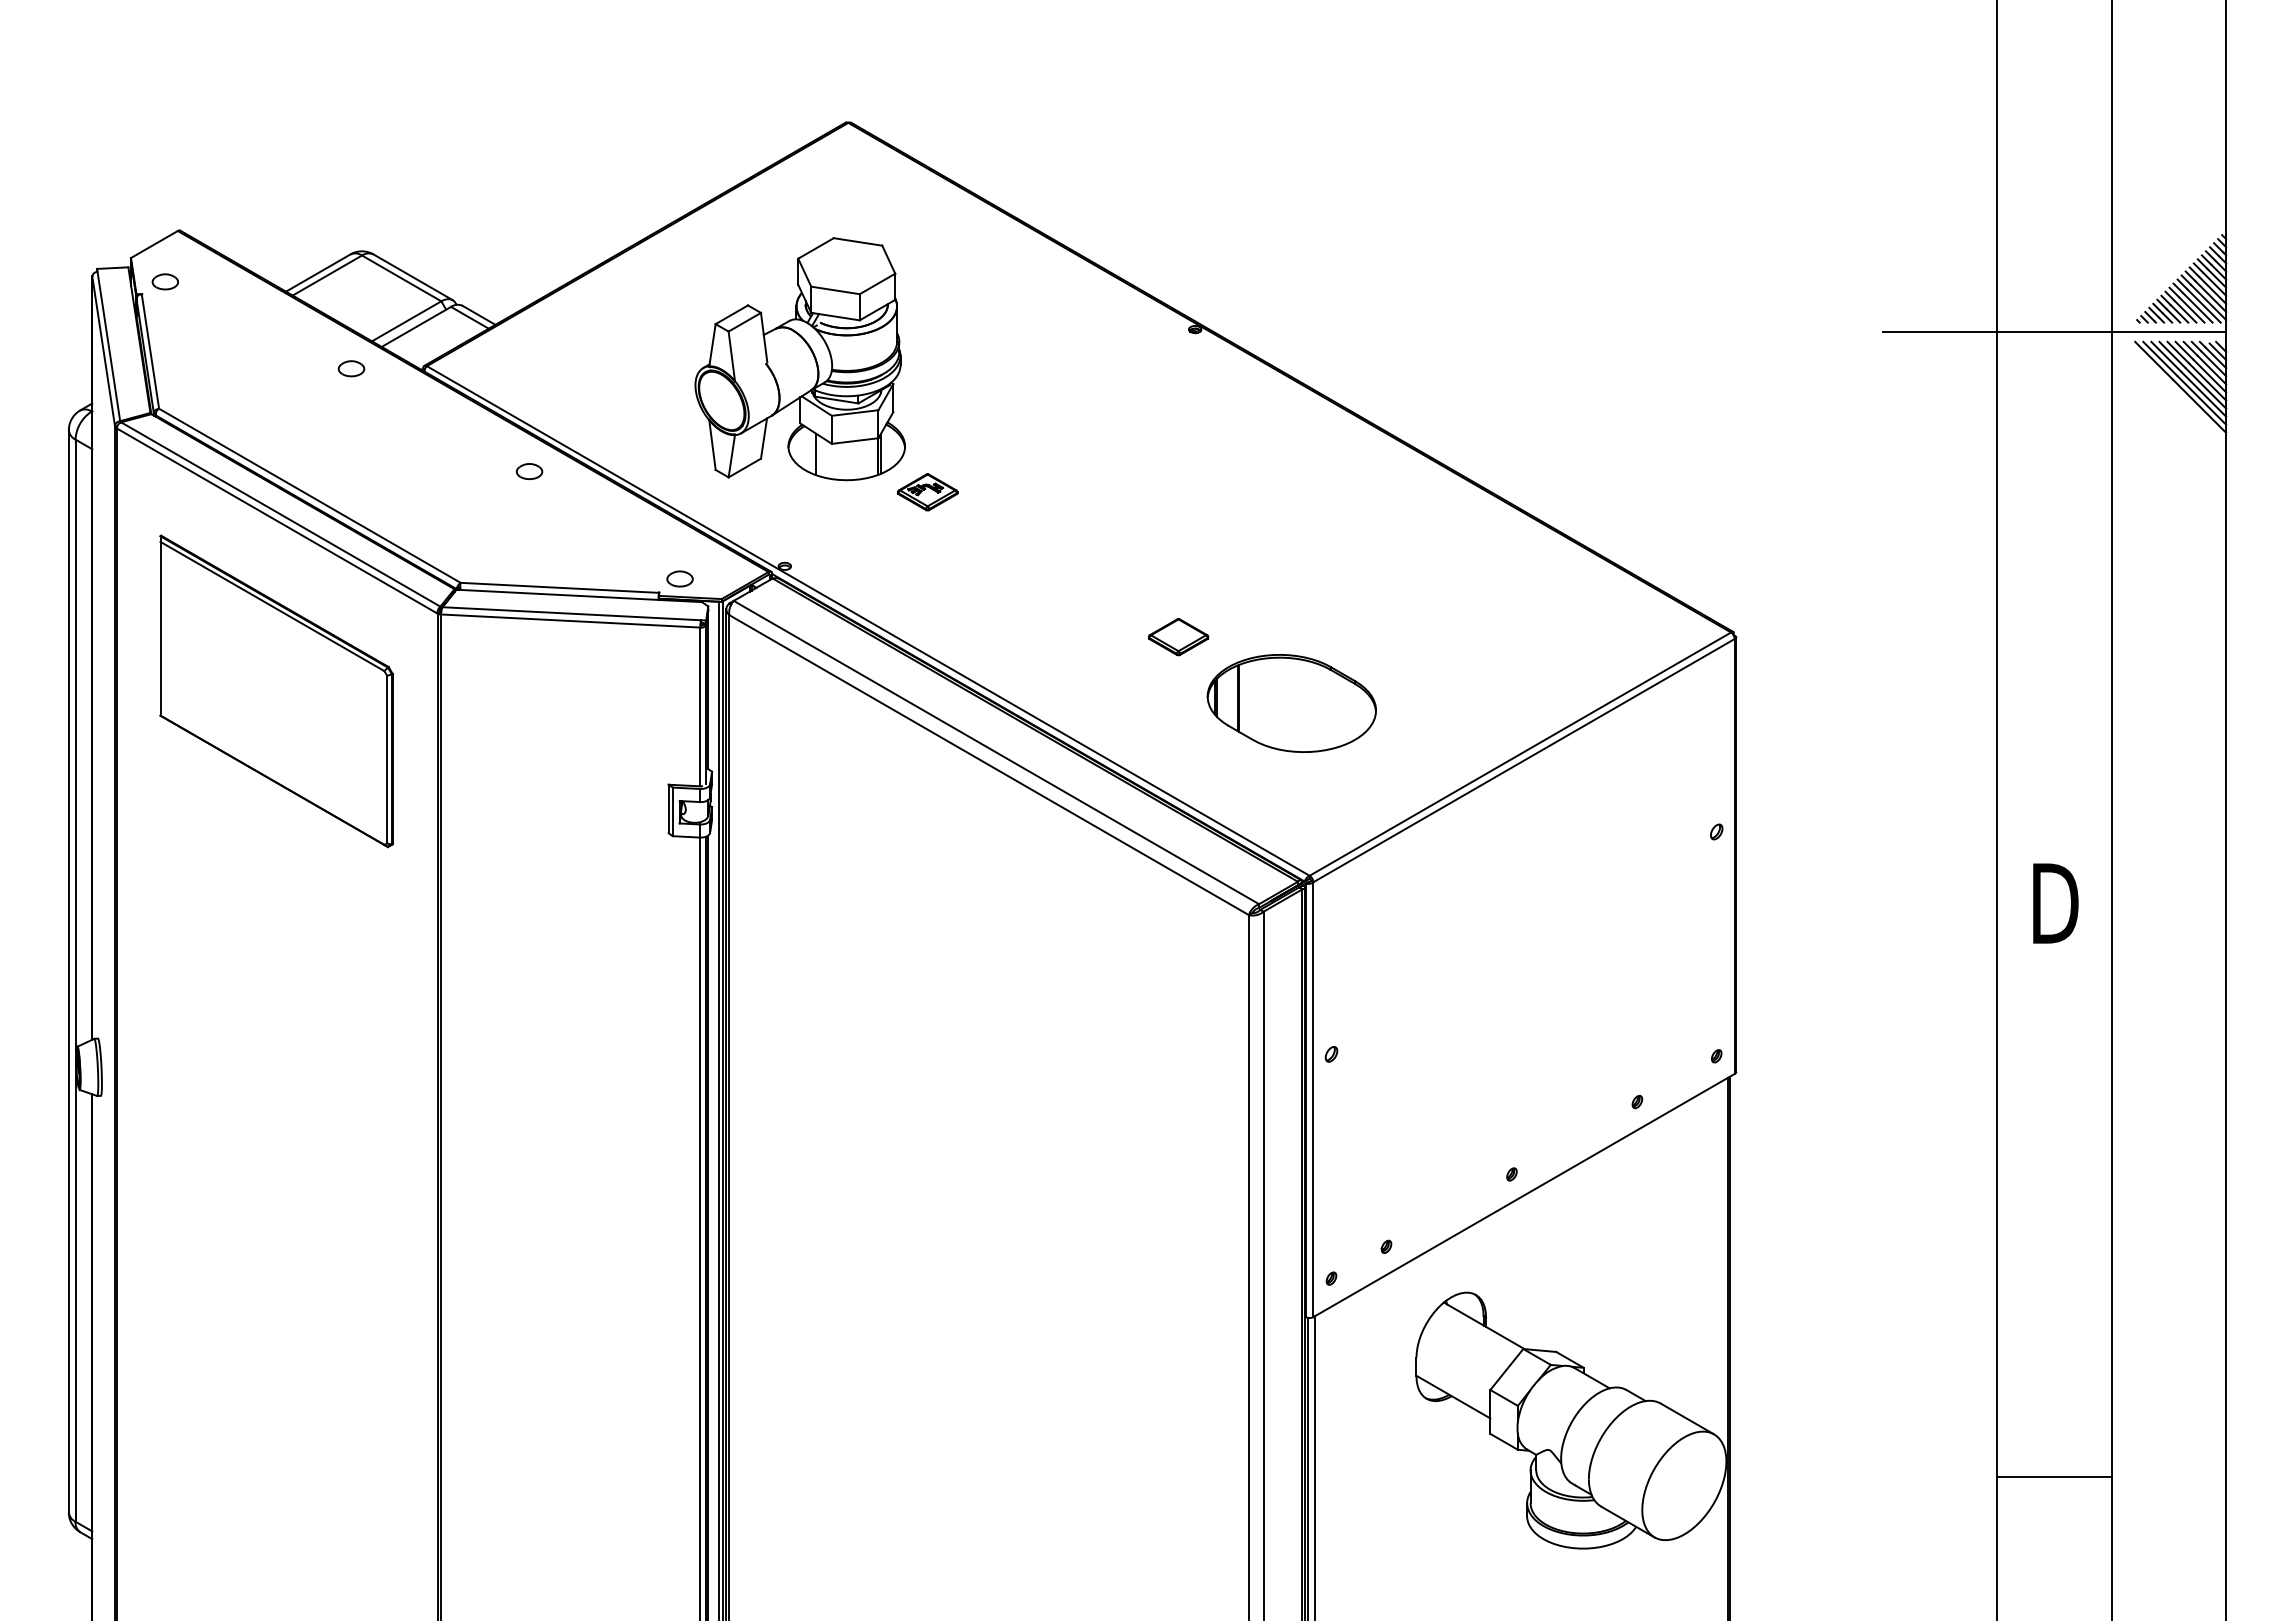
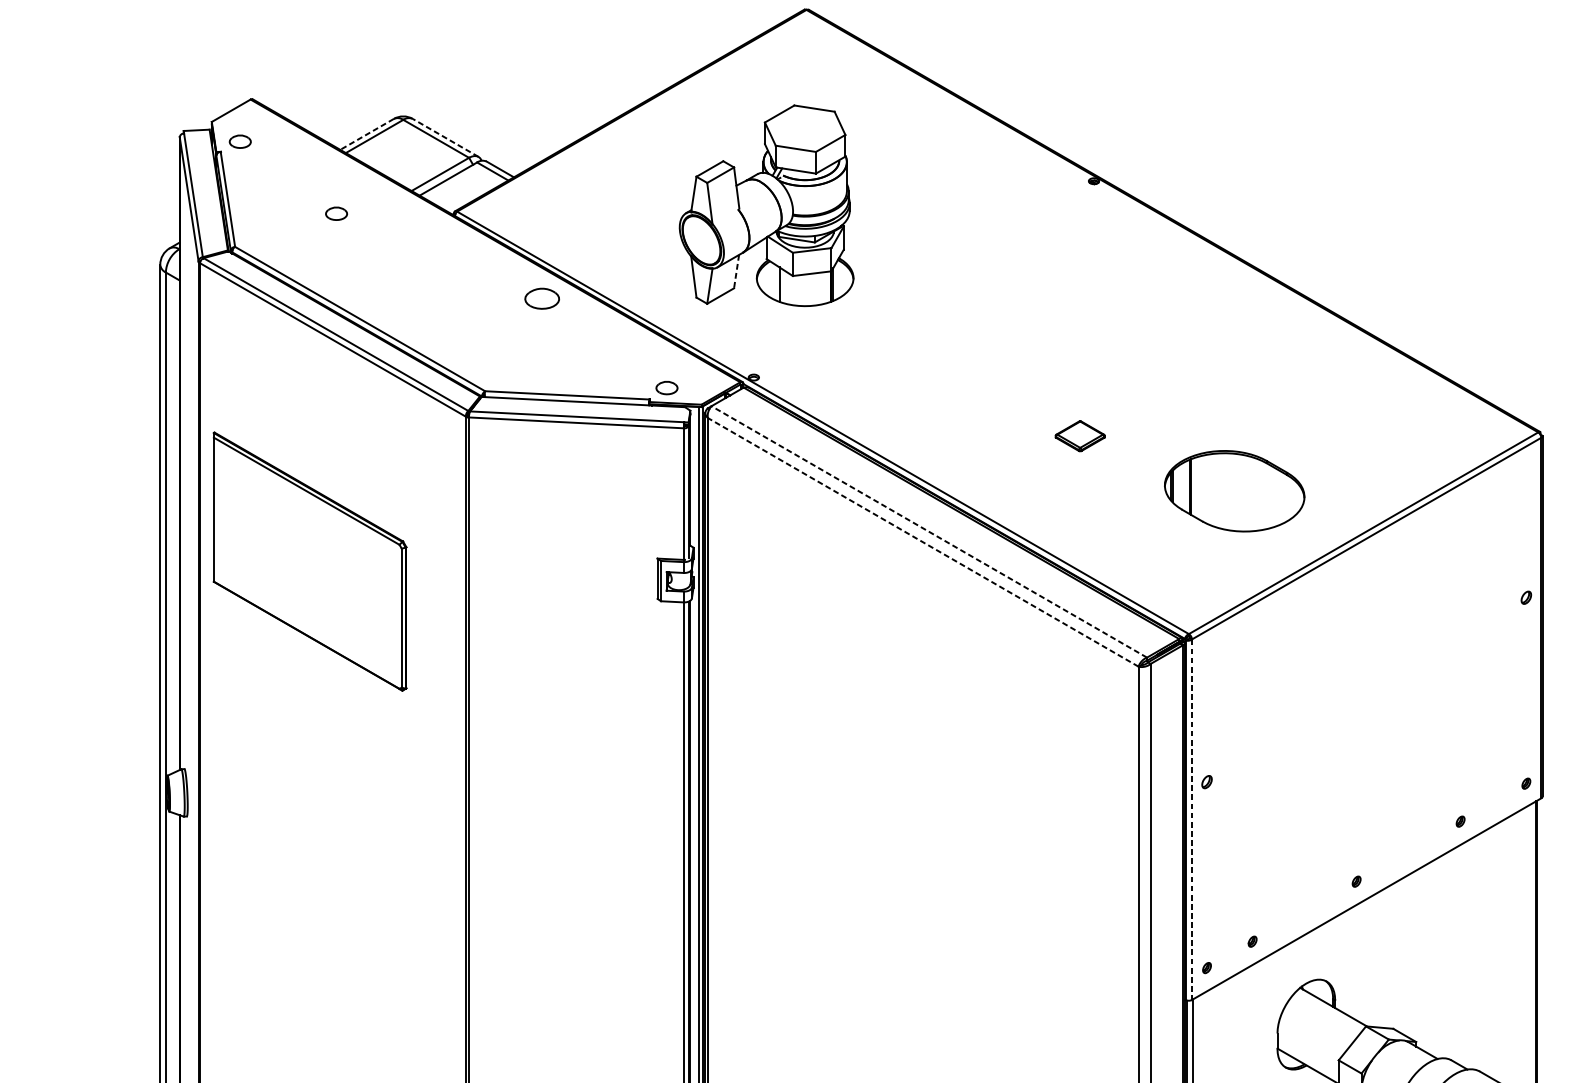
line: (317, 273) -> (366, 134), solid -> dashed
line: (413, 277) -> (446, 138), solid -> dashed
part: (351, 368) -> (336, 213), moved
line: (763, 439) -> (736, 272), solid -> dashed
part: (529, 471) -> (542, 298), size x1.6
part: (927, 492) -> (872, 316), removed
part: (276, 691) -> (310, 561), moved
part: (1291, 703) -> (1234, 491), moved
line: (996, 752) -> (929, 531), solid -> dashed
line: (989, 765) -> (923, 542), solid -> dashed
line: (1313, 1100) -> (1192, 820), solid -> dashed

